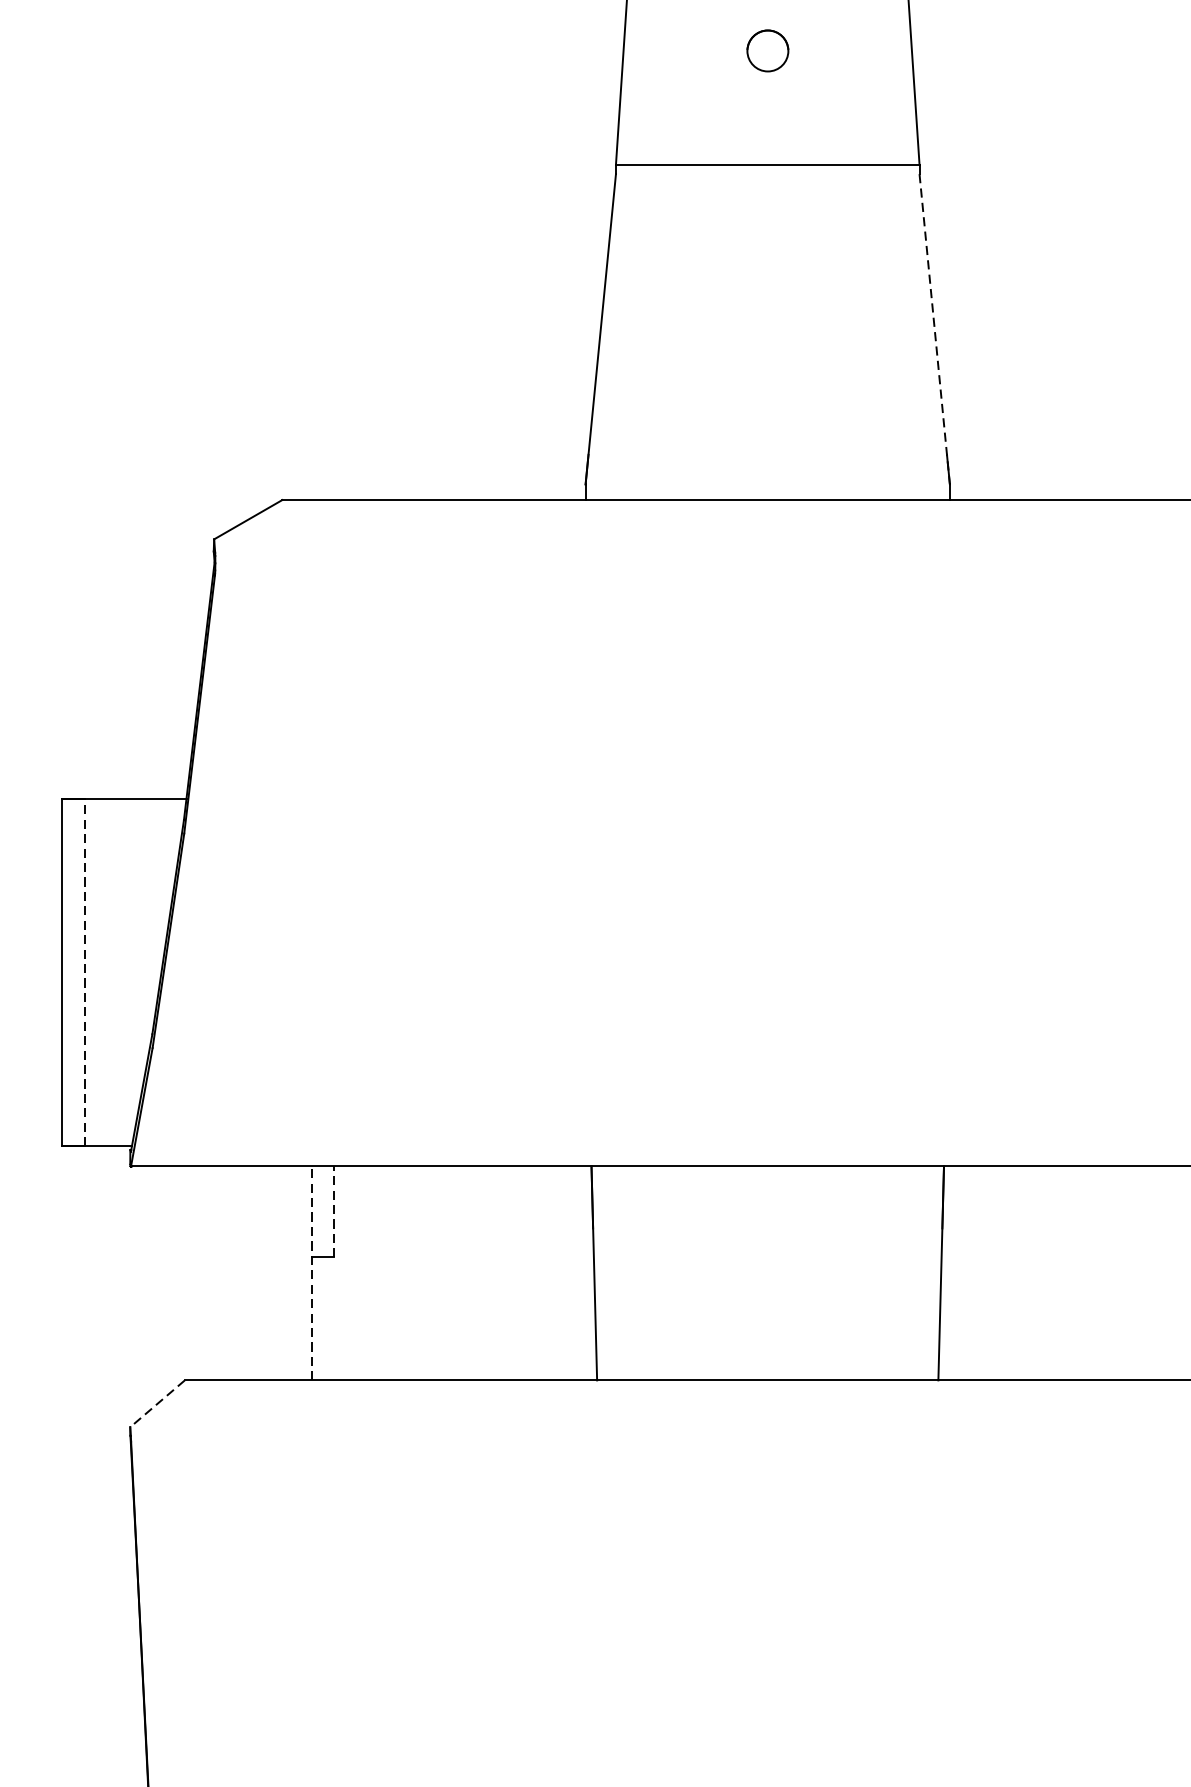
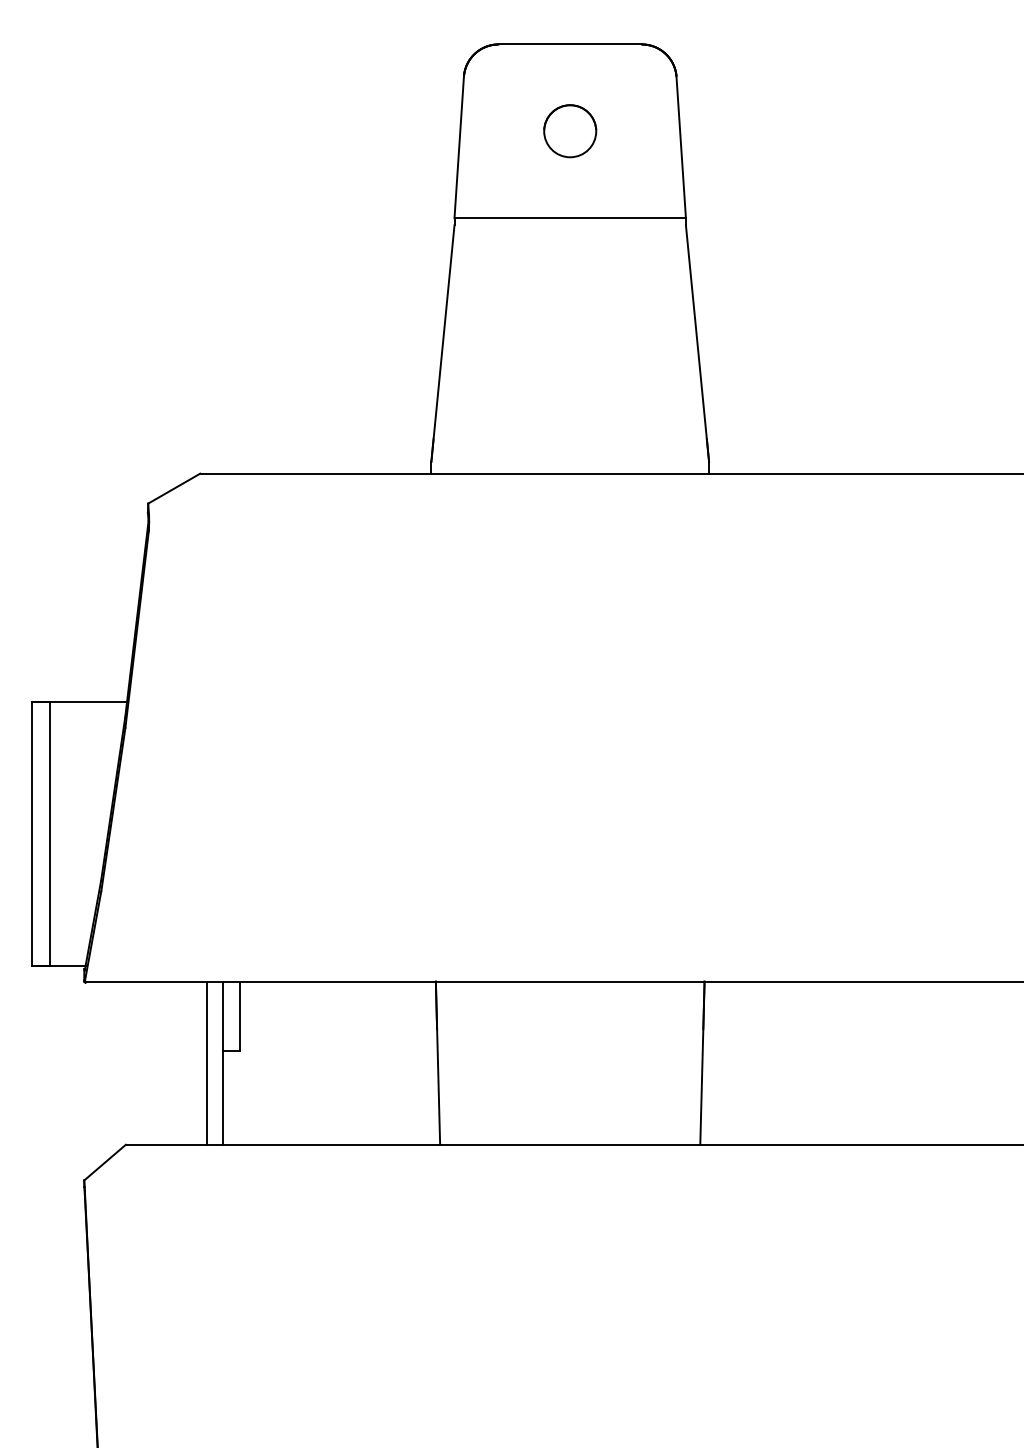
circle: (768, 51) -> (570, 131), size x1.67
line: (934, 329) -> (697, 343), dashed -> solid
line: (84, 972) -> (49, 833), dashed -> solid
line: (333, 1212) -> (239, 1016), dashed -> solid
line: (290, 1272) -> (206, 1062), added
line: (312, 1273) -> (223, 1063), dashed -> solid
line: (156, 1403) -> (104, 1162), dashed -> solid

